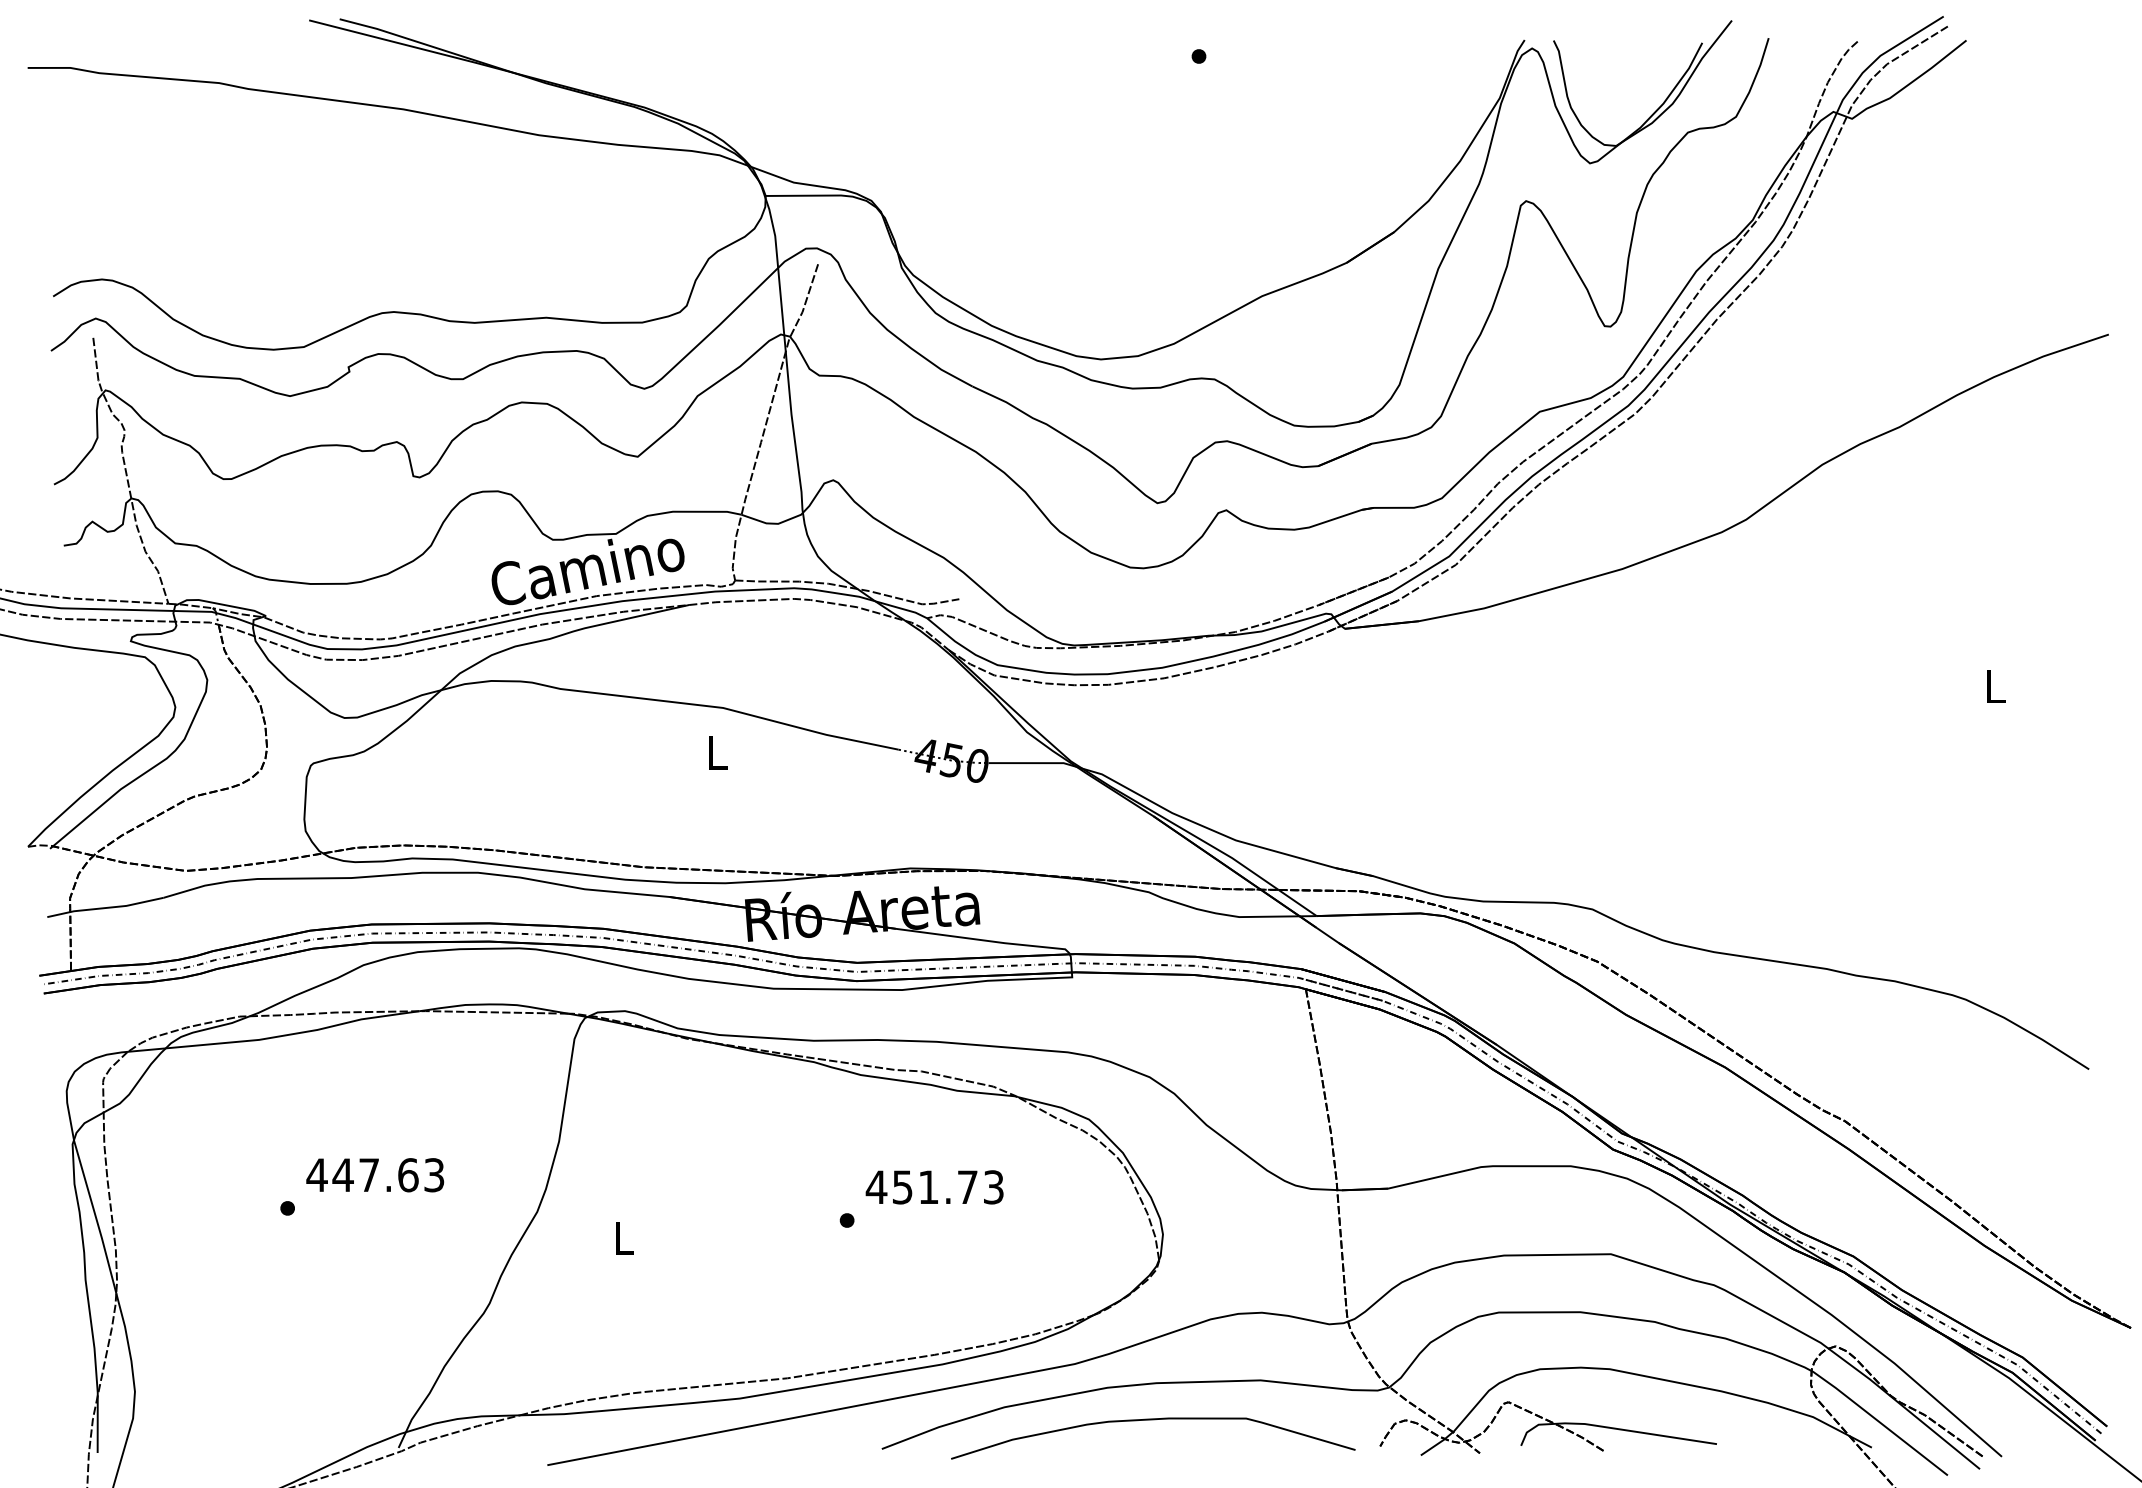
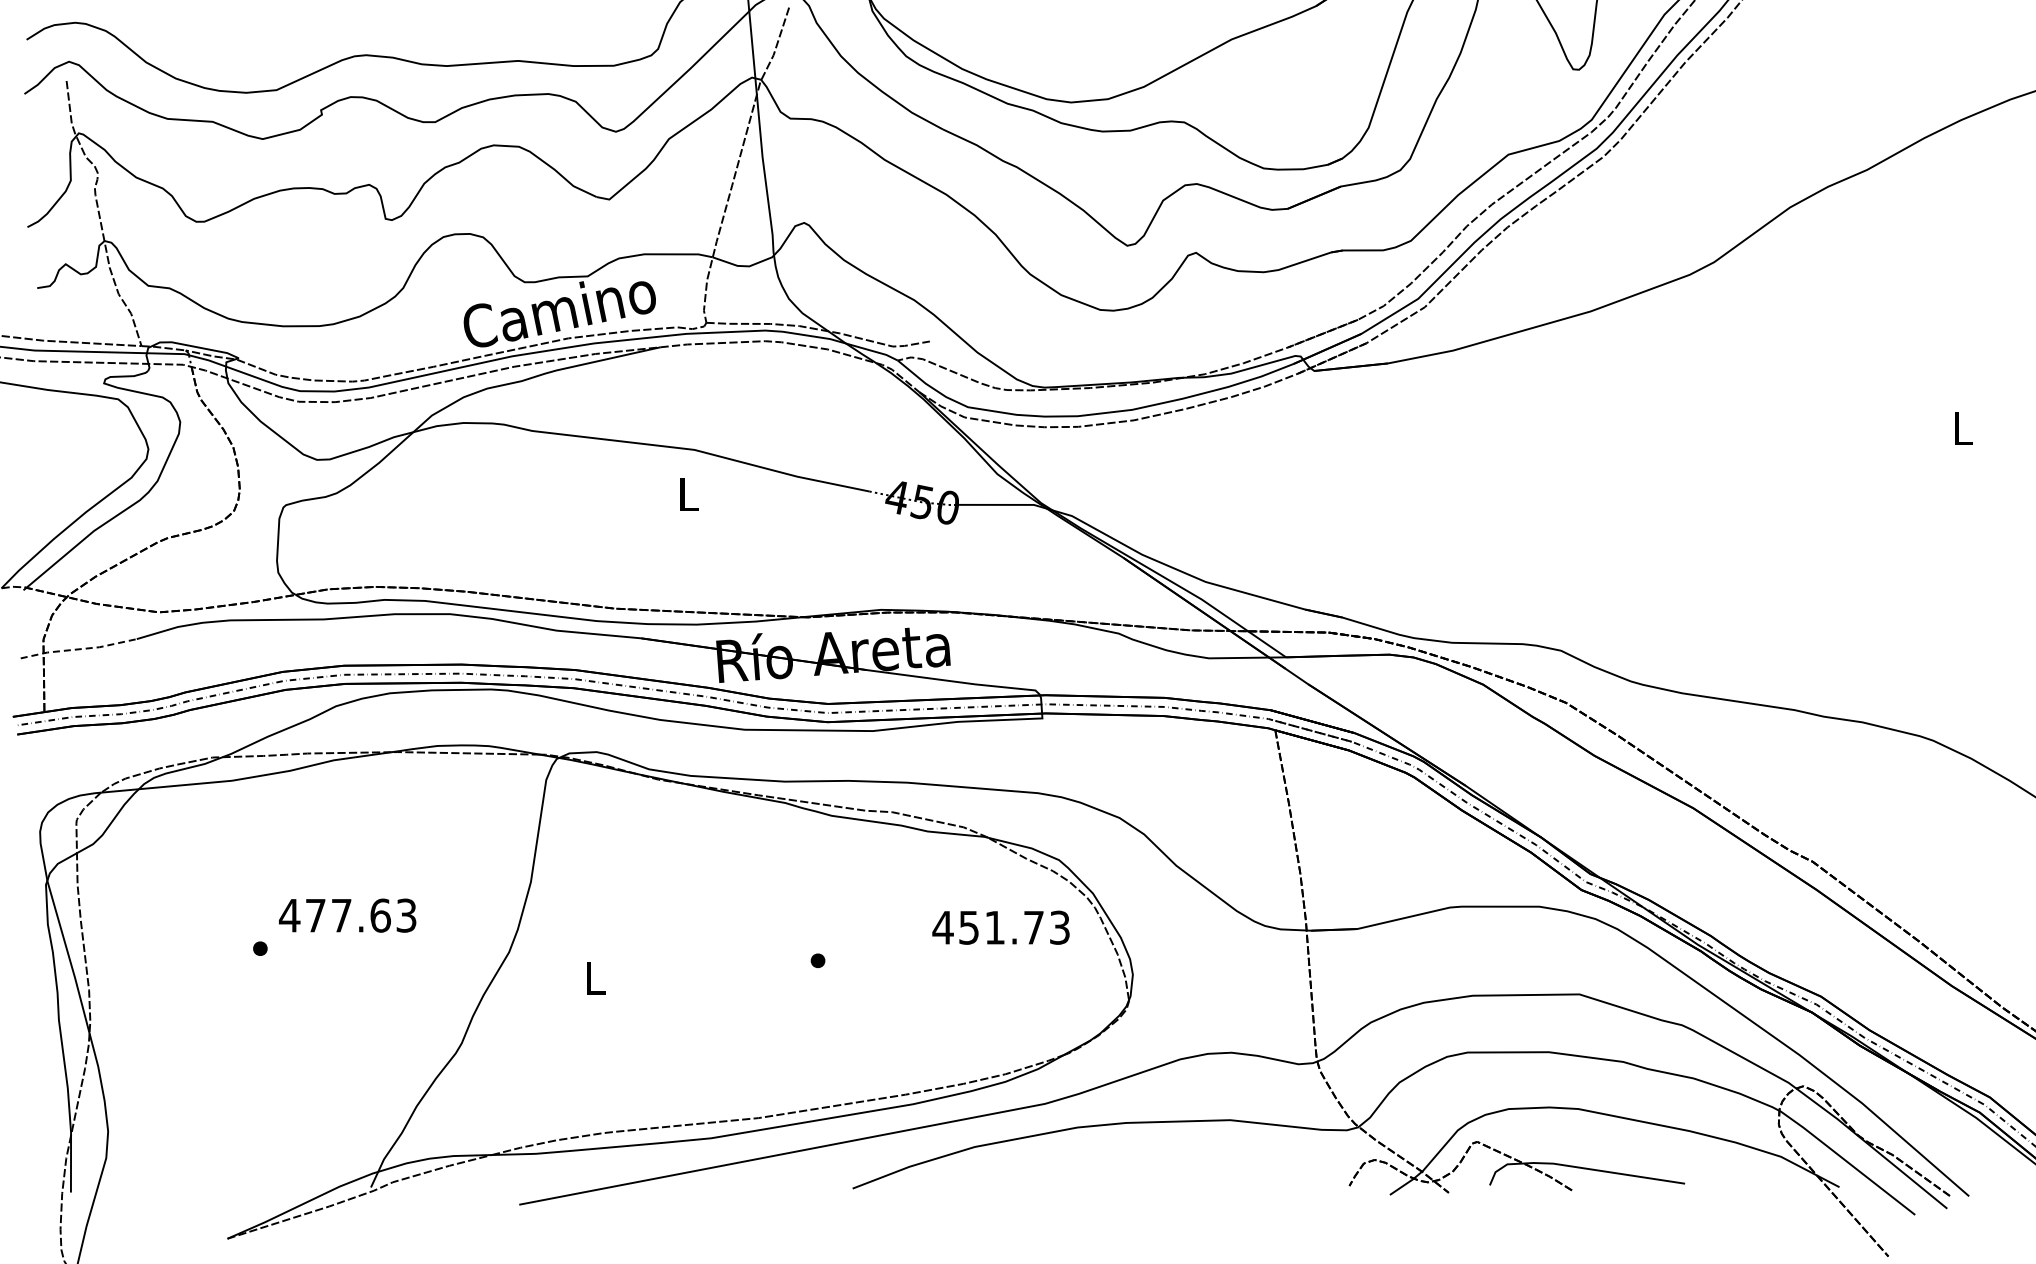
line: (105, 908) -> (78, 649), solid -> dashed
text: (342, 1174) -> (315, 914), 447.63 -> 477.63
text: (934, 1187) -> (1000, 927), moved
curve: (1153, 1420) -> (1123, 1160), removed

